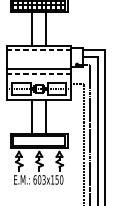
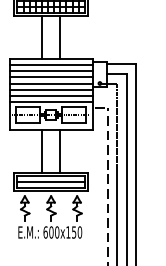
line: (38, 50) -> (50, 65), dashed -> solid
line: (38, 55) -> (50, 71), added
line: (38, 60) -> (50, 77), added
line: (38, 64) -> (50, 83), added
line: (38, 74) -> (50, 95), dashed -> solid
line: (38, 78) -> (50, 101), added
line: (38, 140) -> (50, 181), added
text: (44, 179) -> (57, 232), 603x150 -> 600x150

